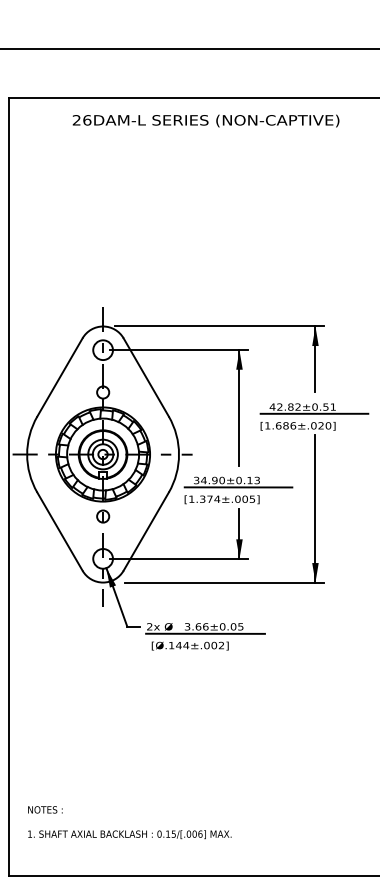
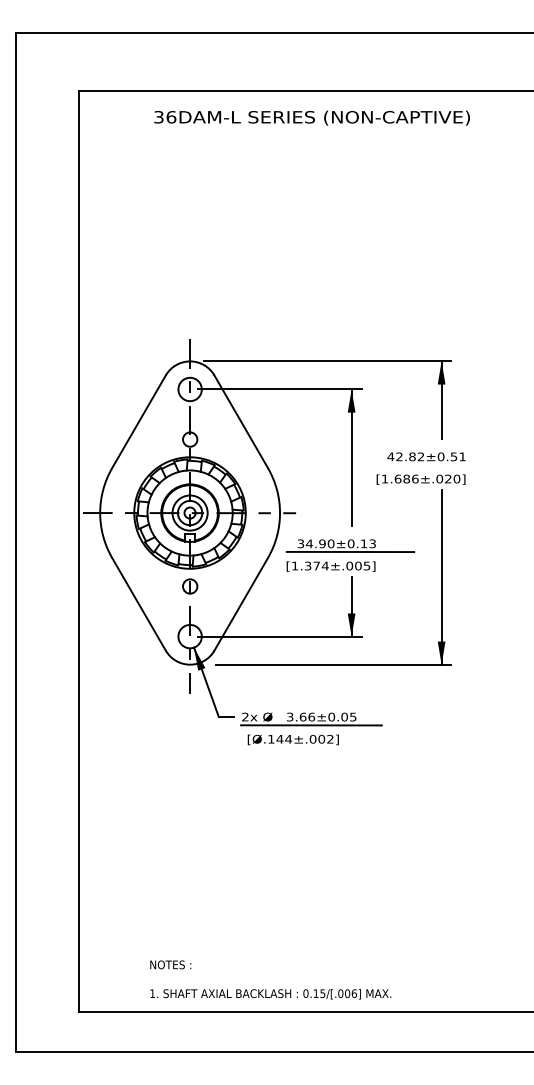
text: (76, 120) -> (158, 117), 26DAM-L -> 36DAM-L
line: (314, 413) -> (440, 464), removed
text: (129, 822) -> (270, 979), moved

